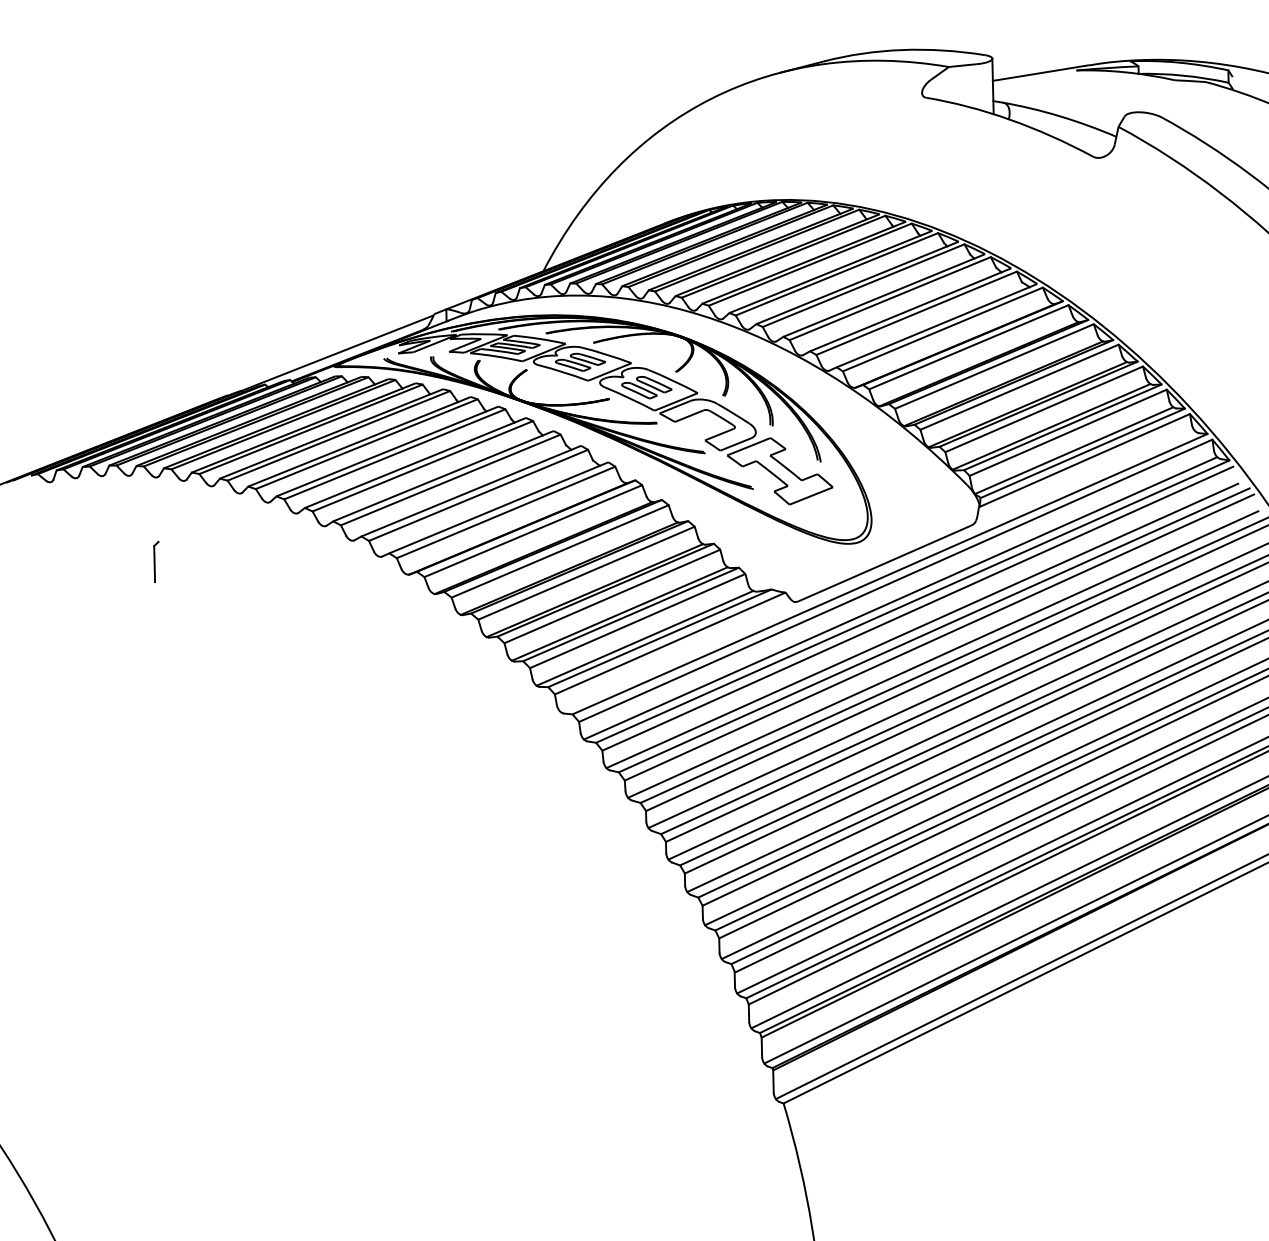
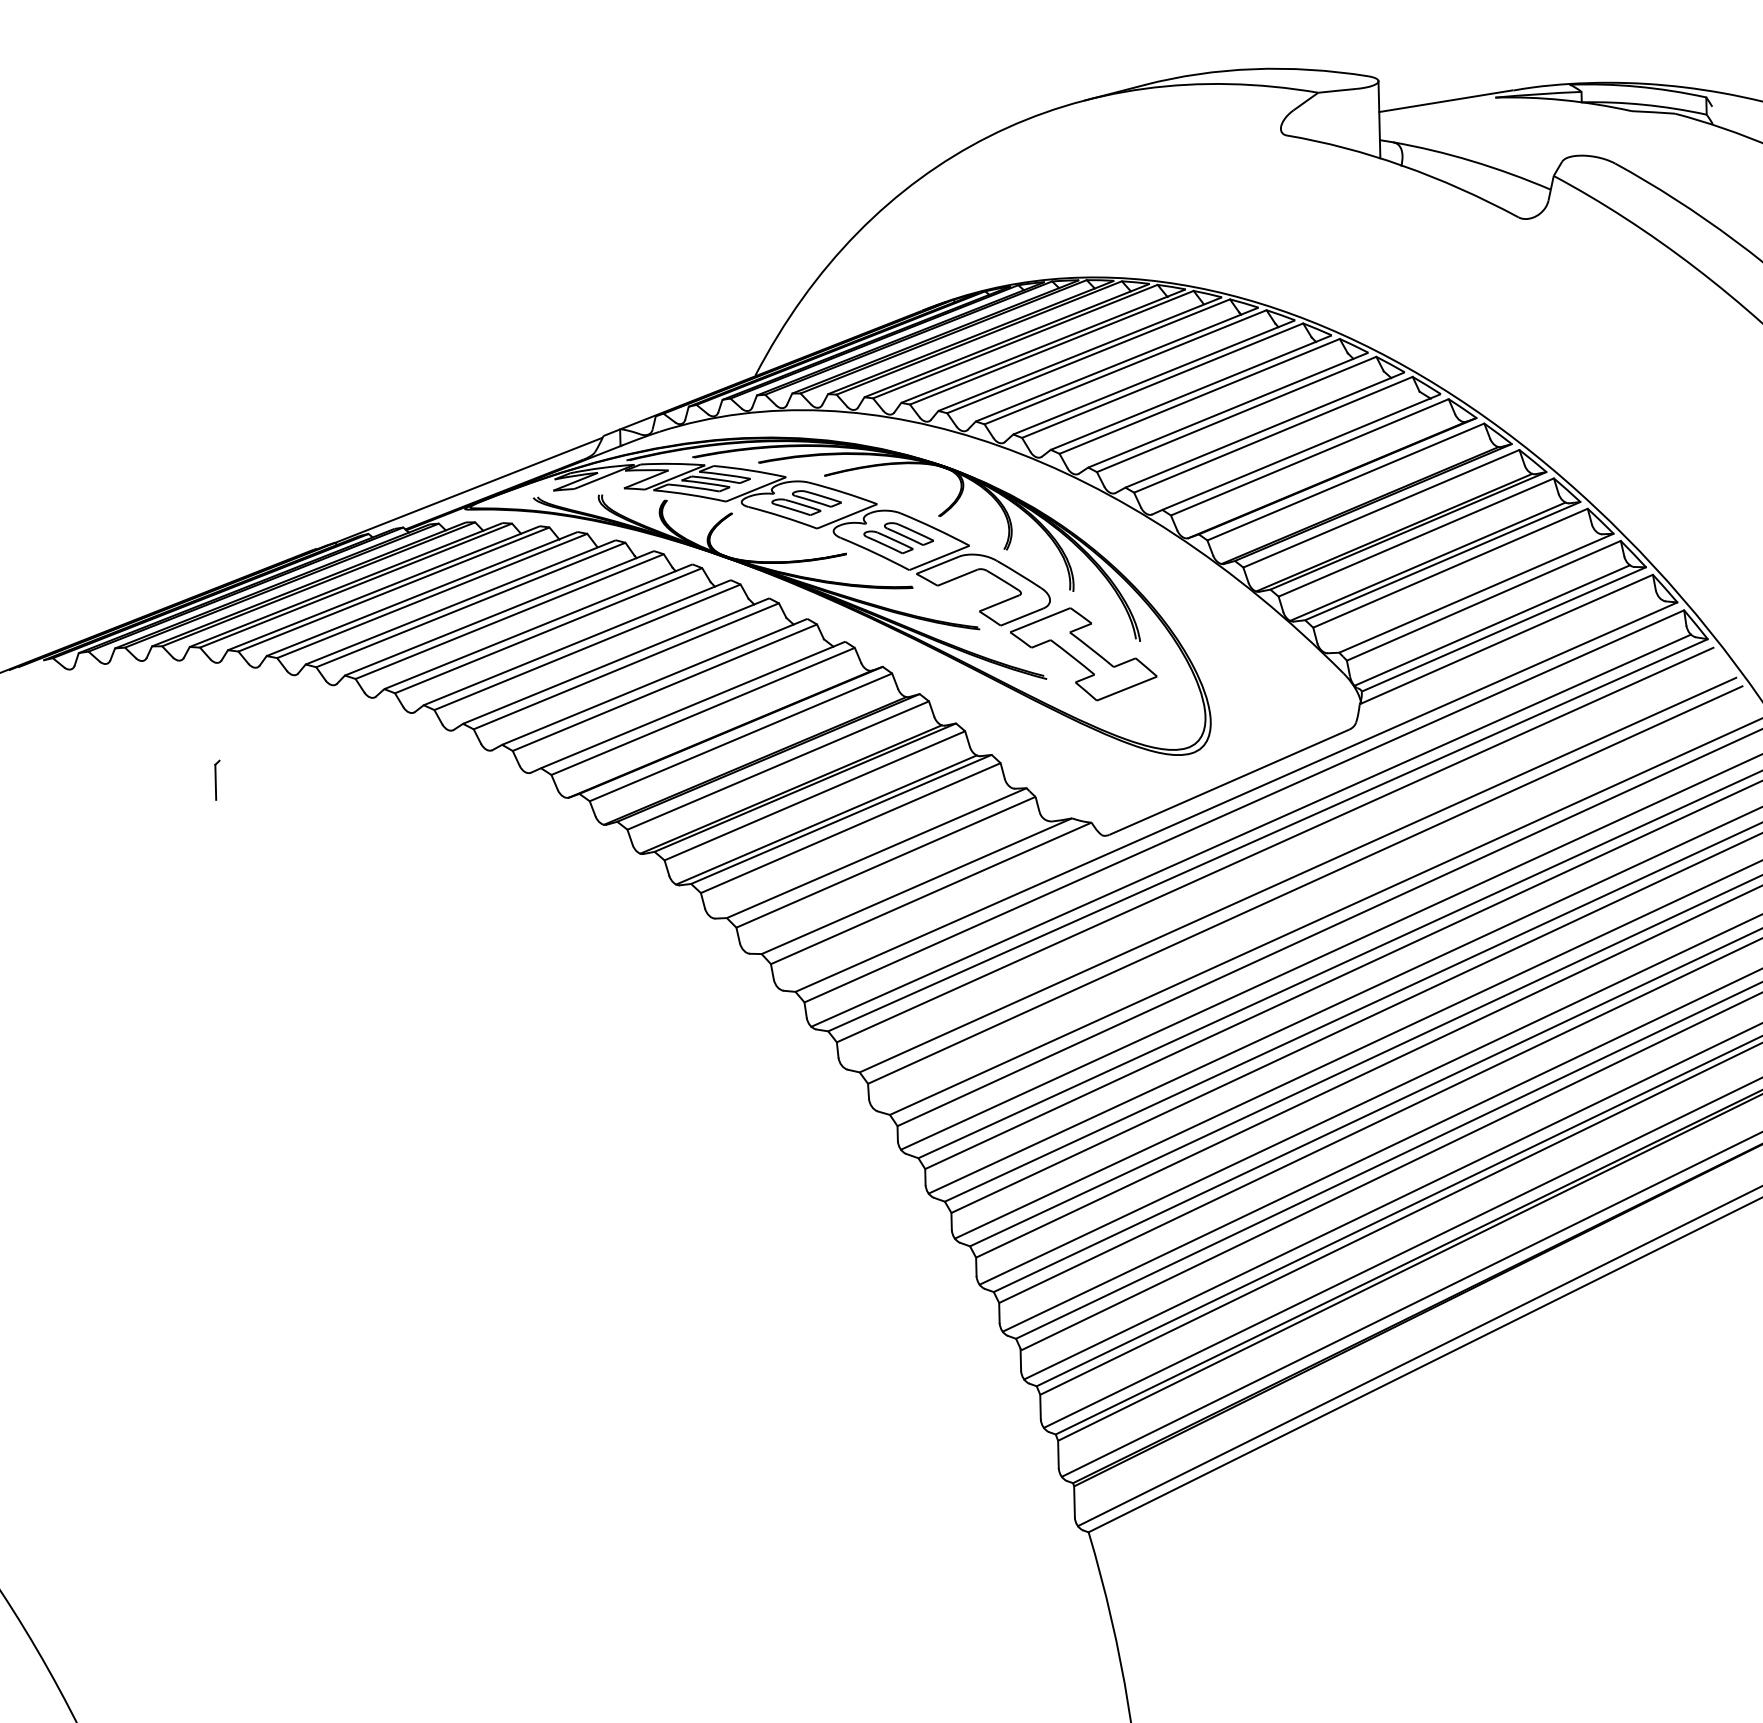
line: (1051, 426) -> (1460, 592), removed
part: (156, 562) -> (217, 780), size x0.7
line: (620, 614) -> (861, 852), removed
line: (922, 625) -> (1281, 868), removed
line: (644, 638) -> (895, 886), removed
line: (942, 654) -> (1309, 908), removed

